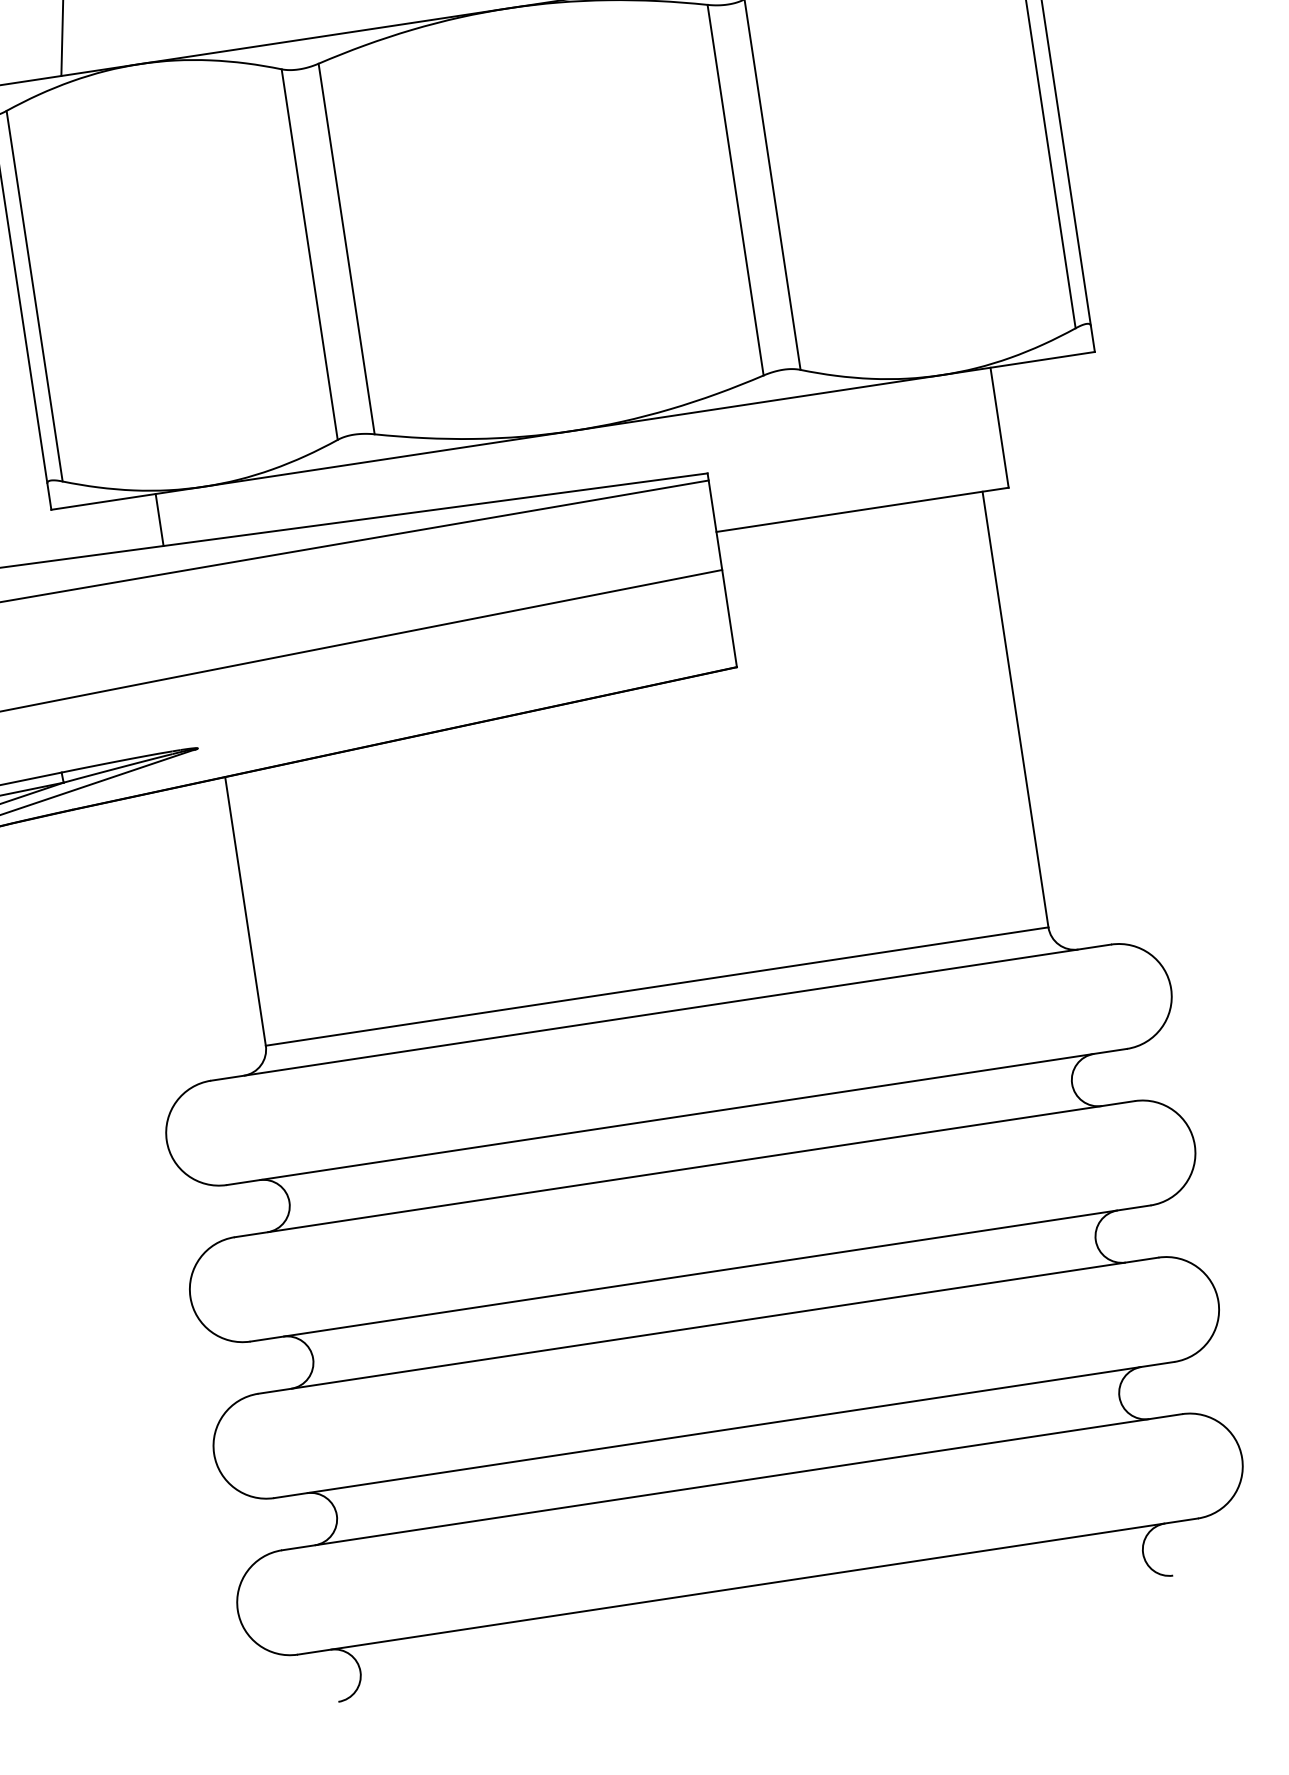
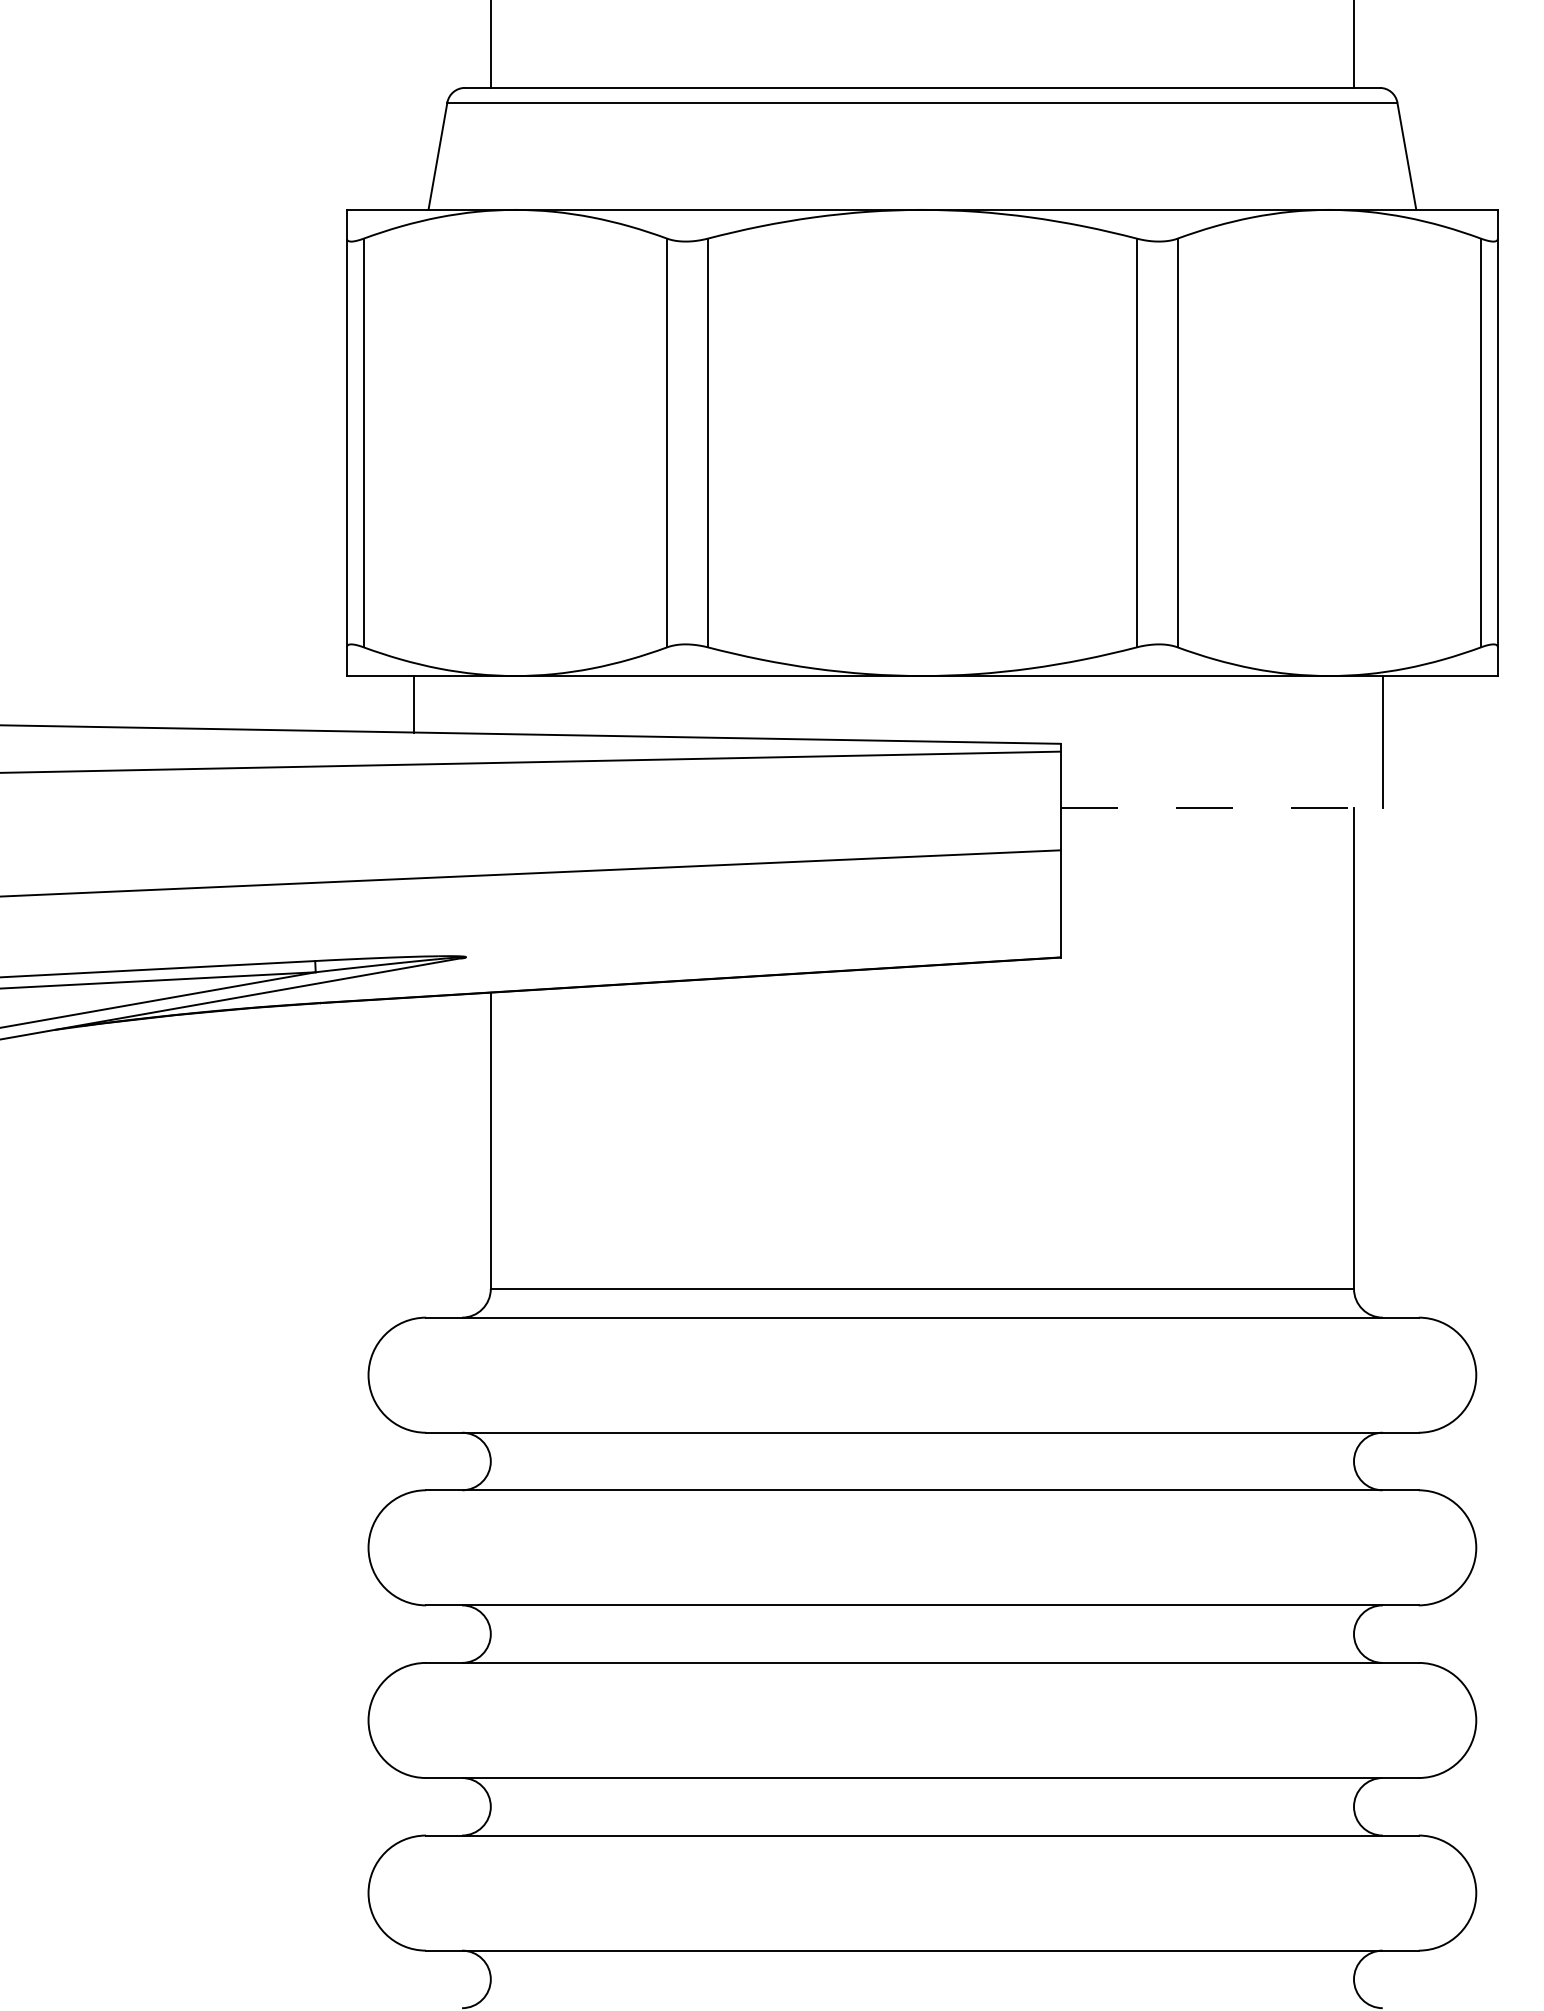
line: (863, 509) -> (1222, 808), solid -> dashed
line: (160, 519) -> (414, 704), moved

